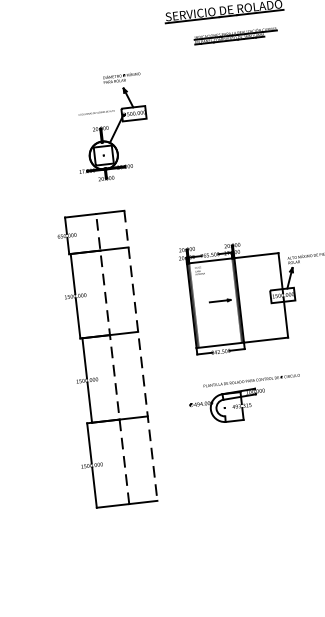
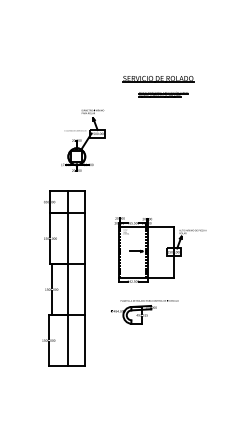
line: (141, 355) -> (85, 278), dashed -> solid
line: (112, 358) -> (68, 278), dashed -> solid

